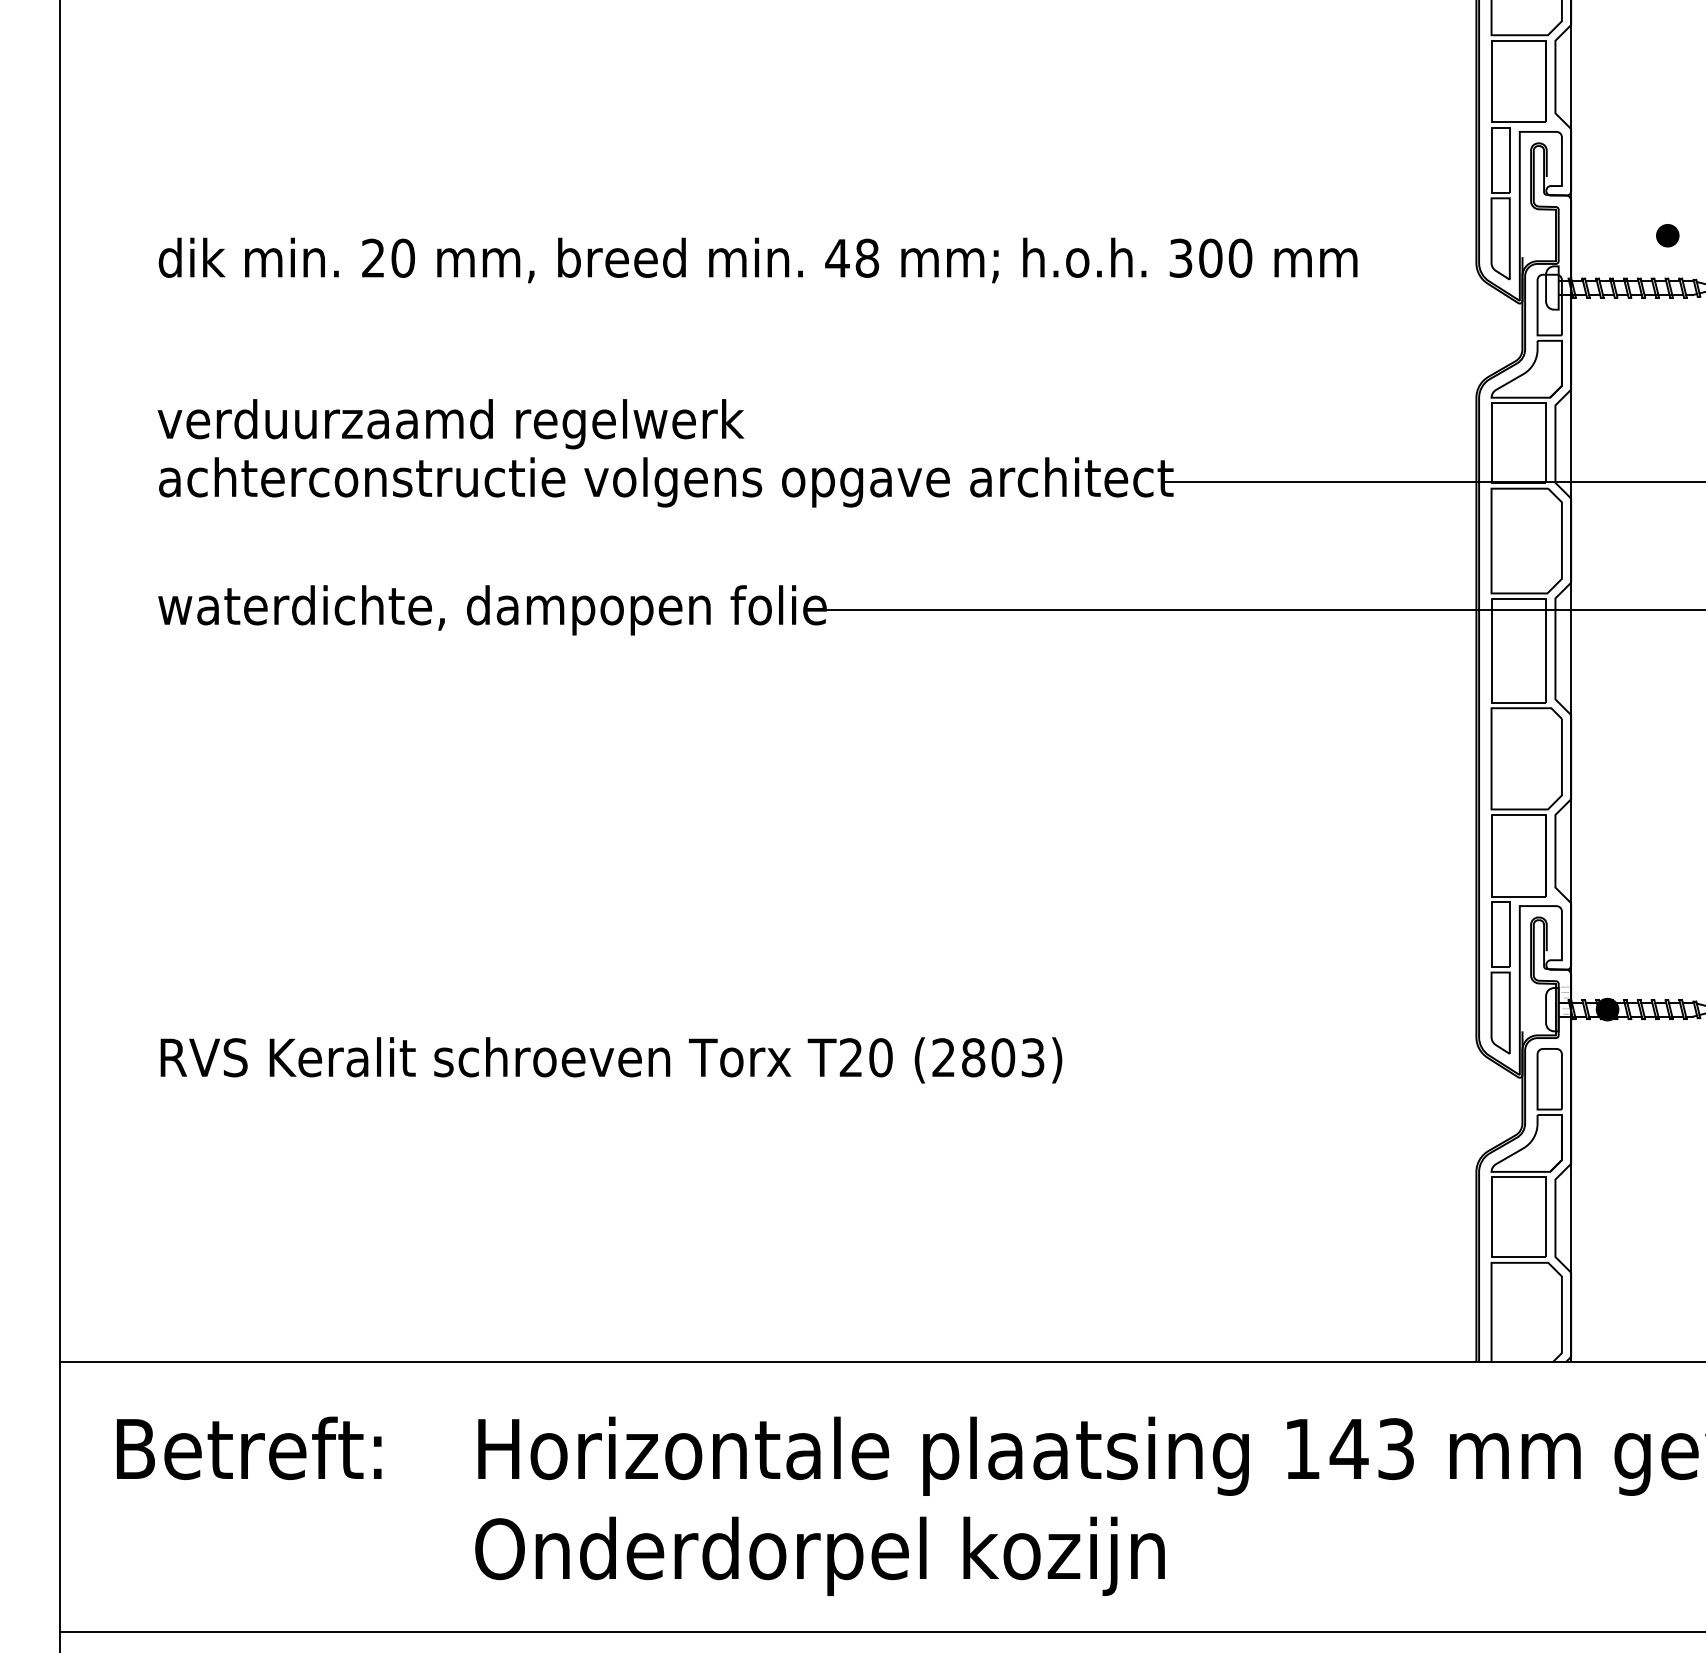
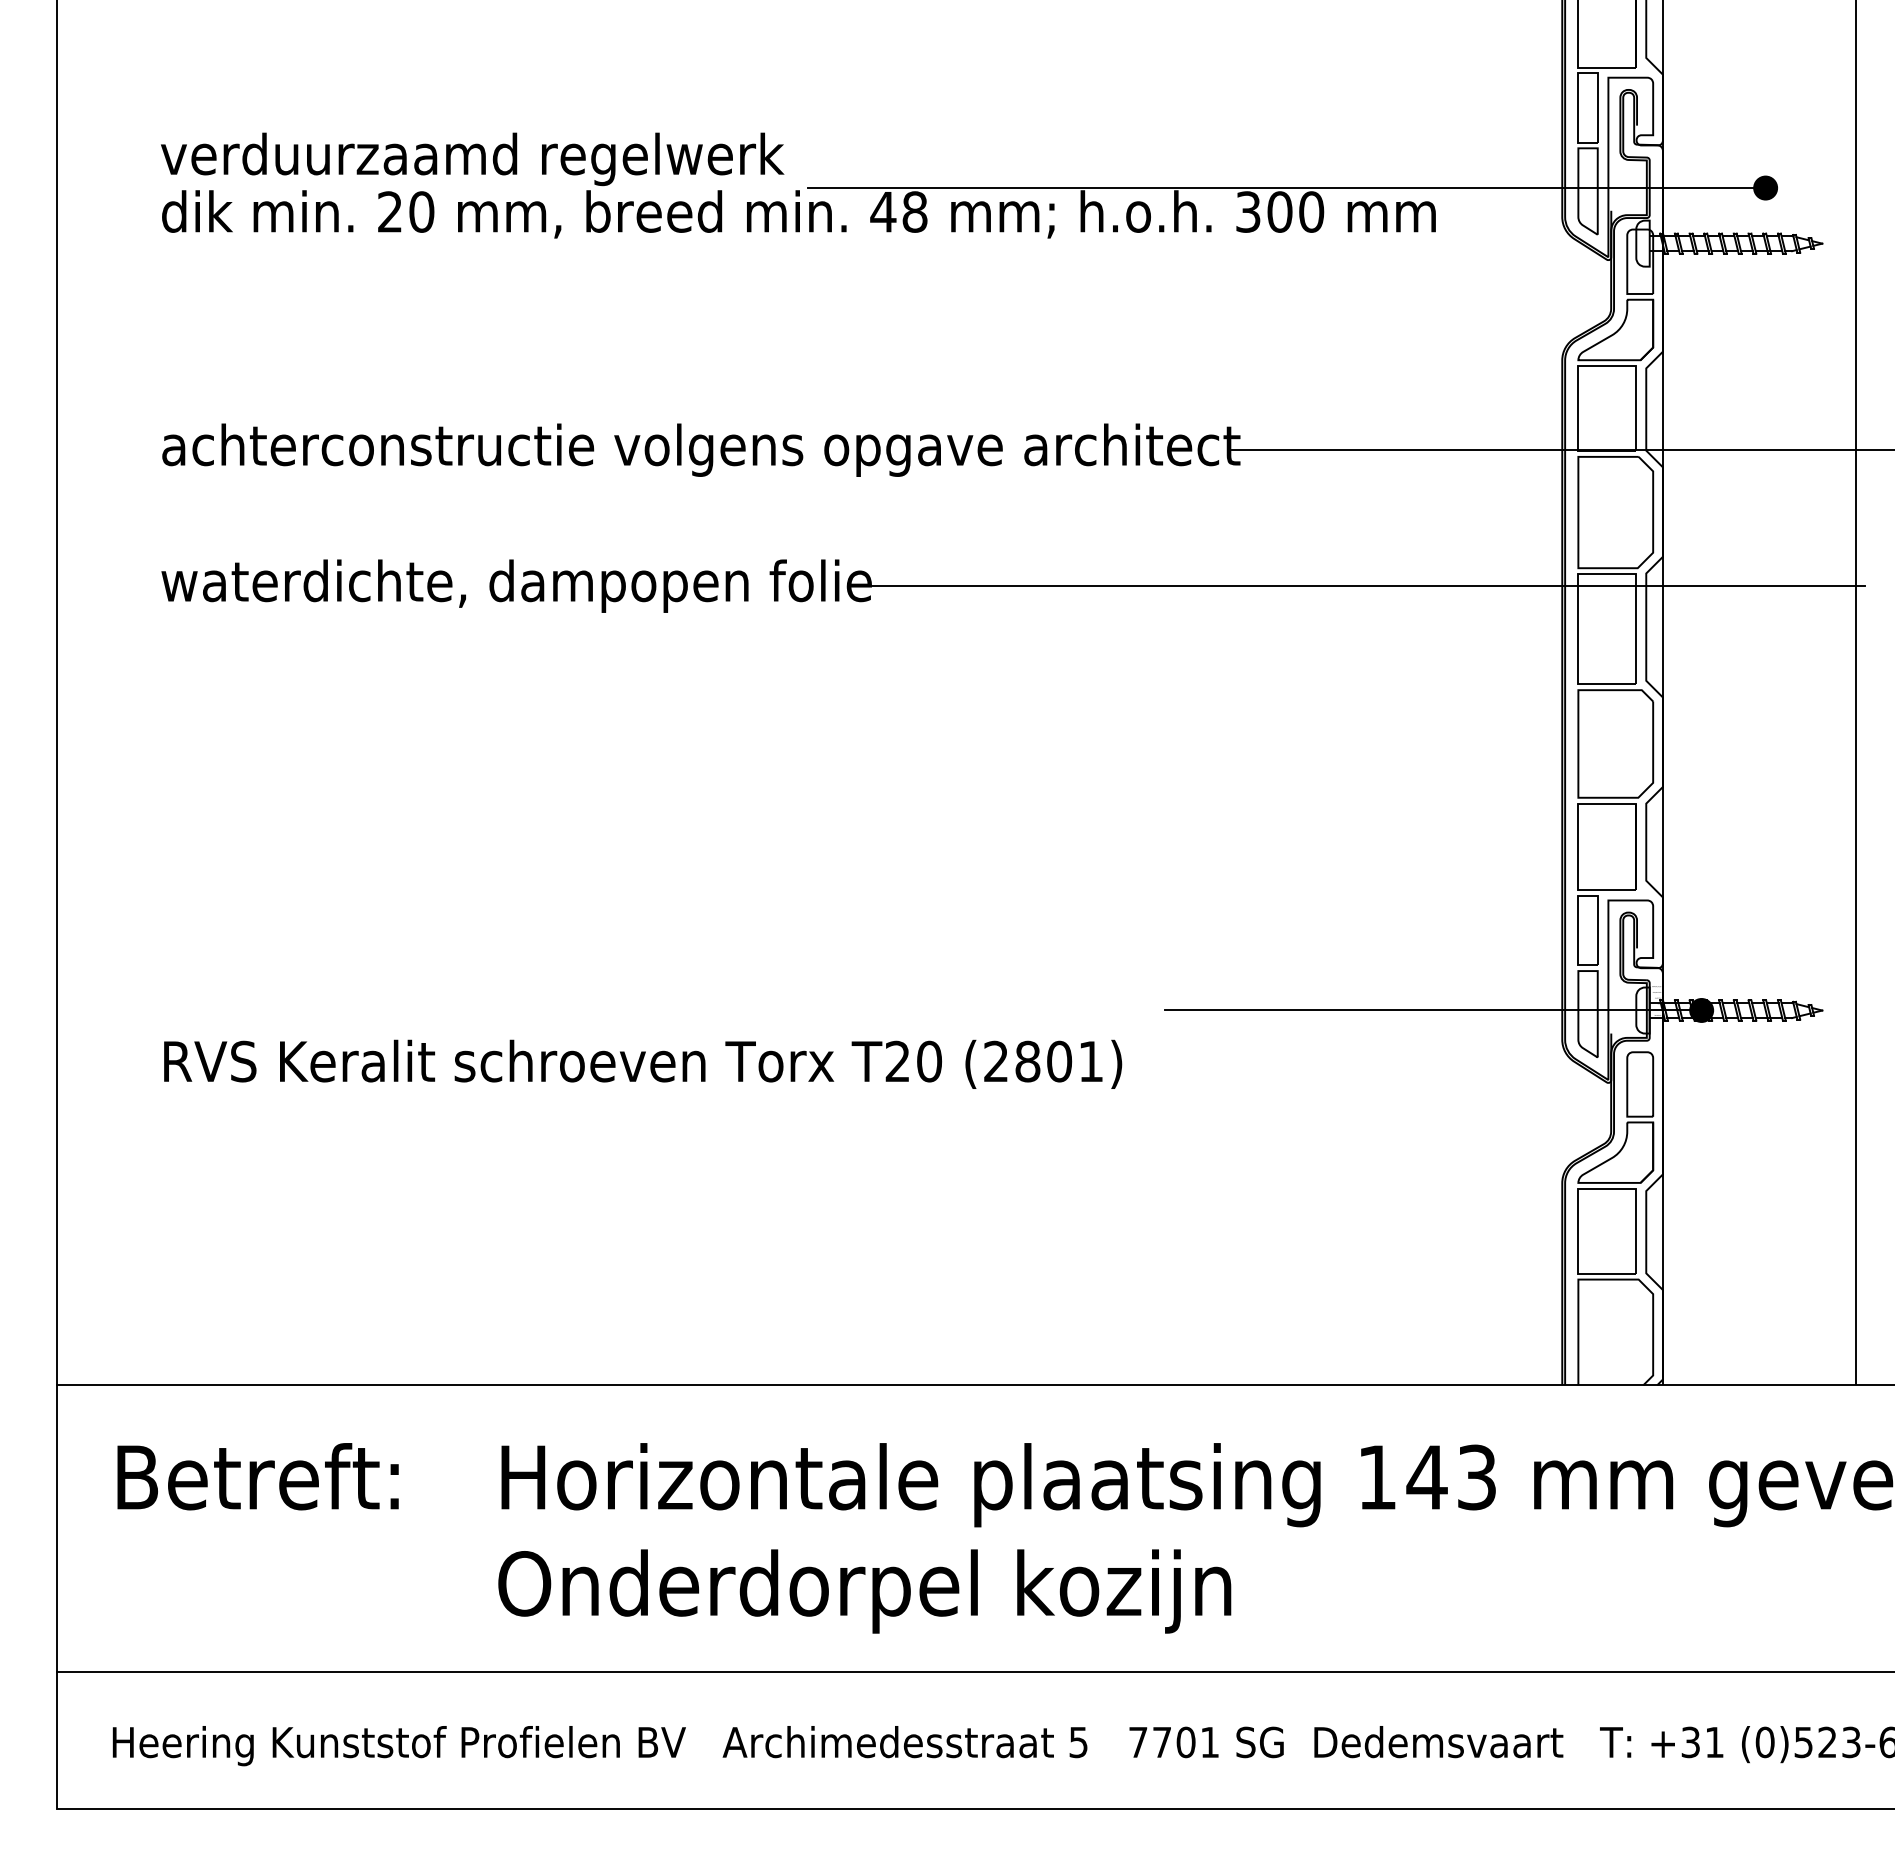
line: (1216, 236) -> (1286, 188), added
text: (450, 424) -> (472, 159), moved
line: (1354, 1009) -> (1432, 1010), added
text: (1032, 1057) -> (1090, 1061), (2803) -> (2801)

